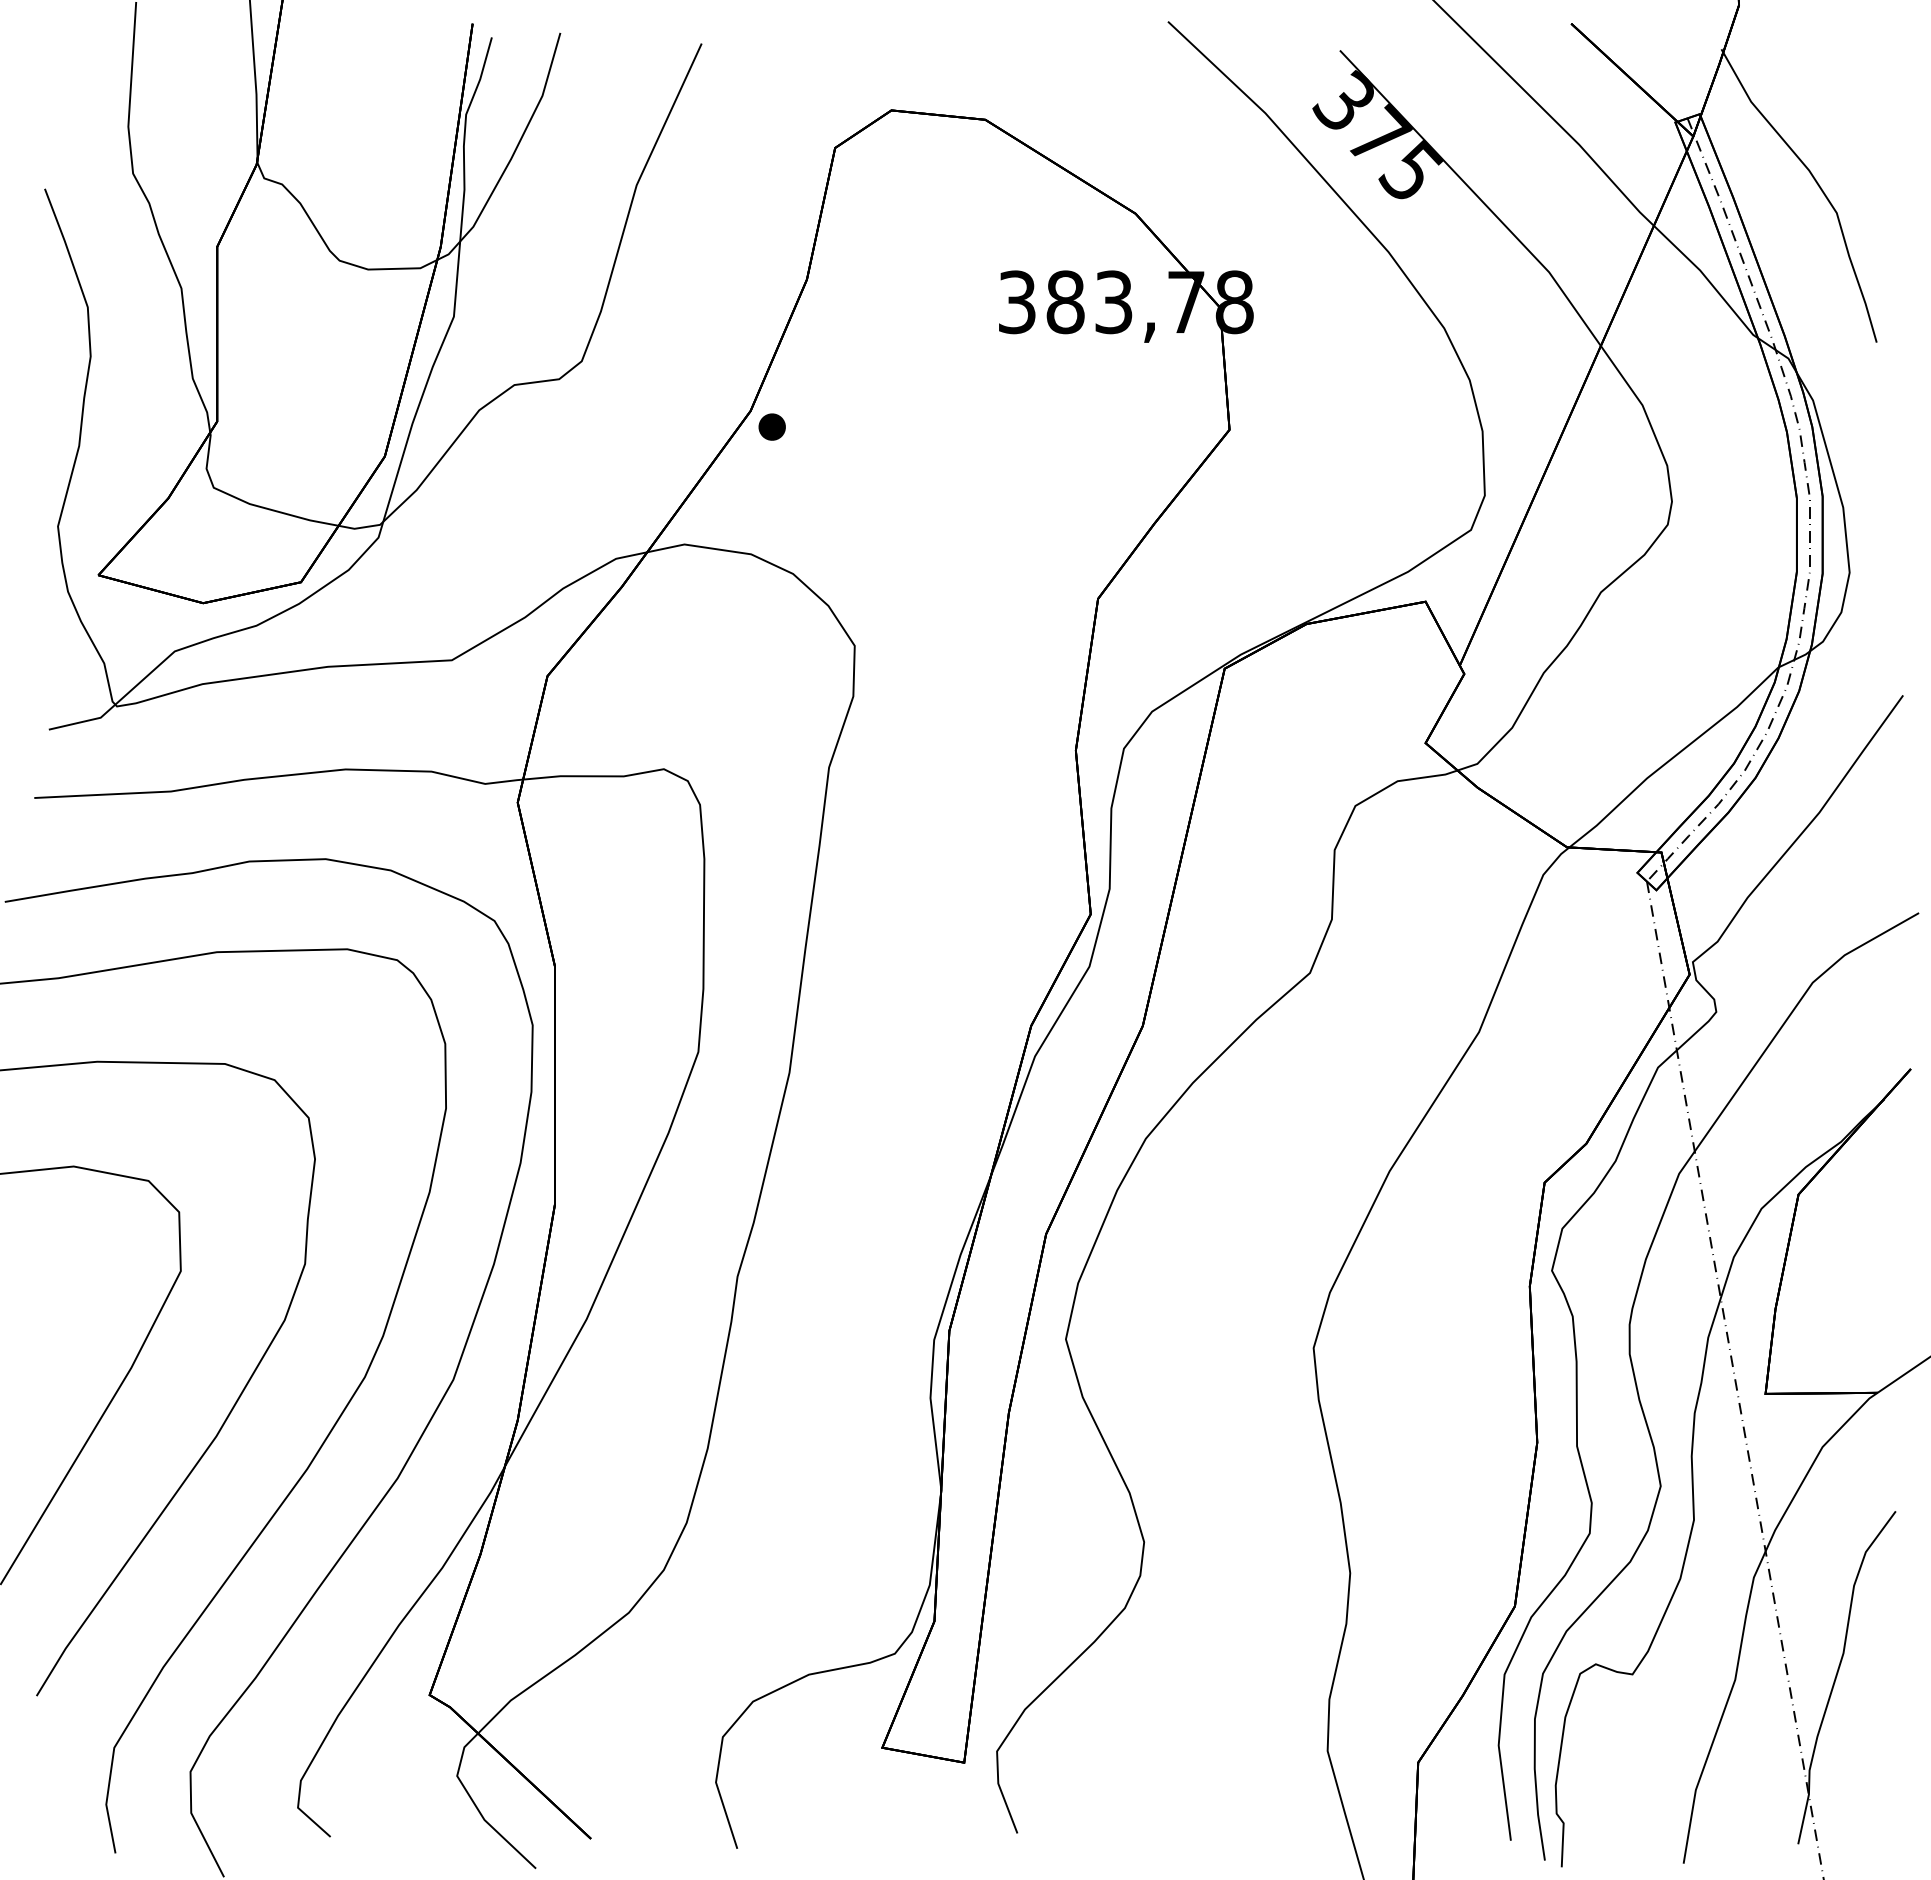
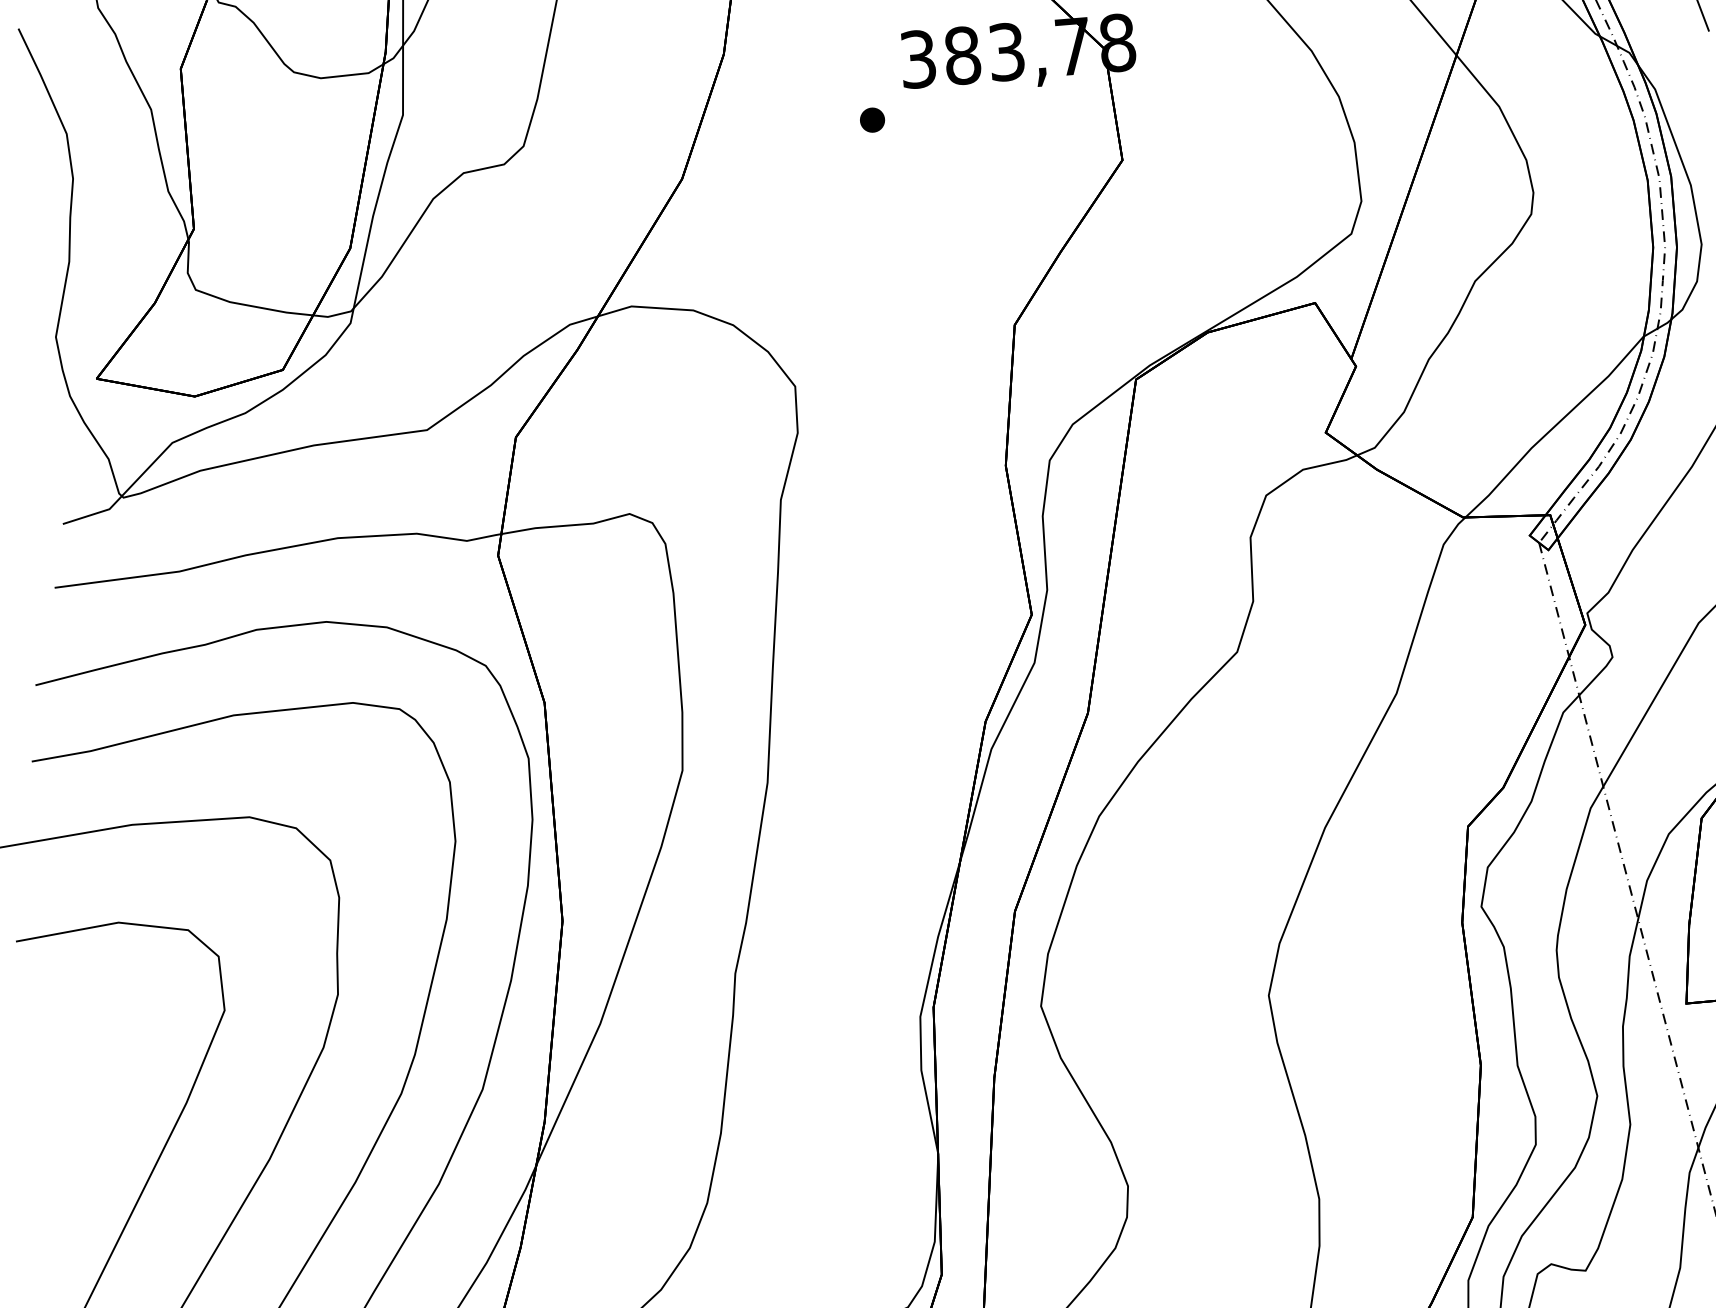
part: (771, 426) -> (871, 119), moved

